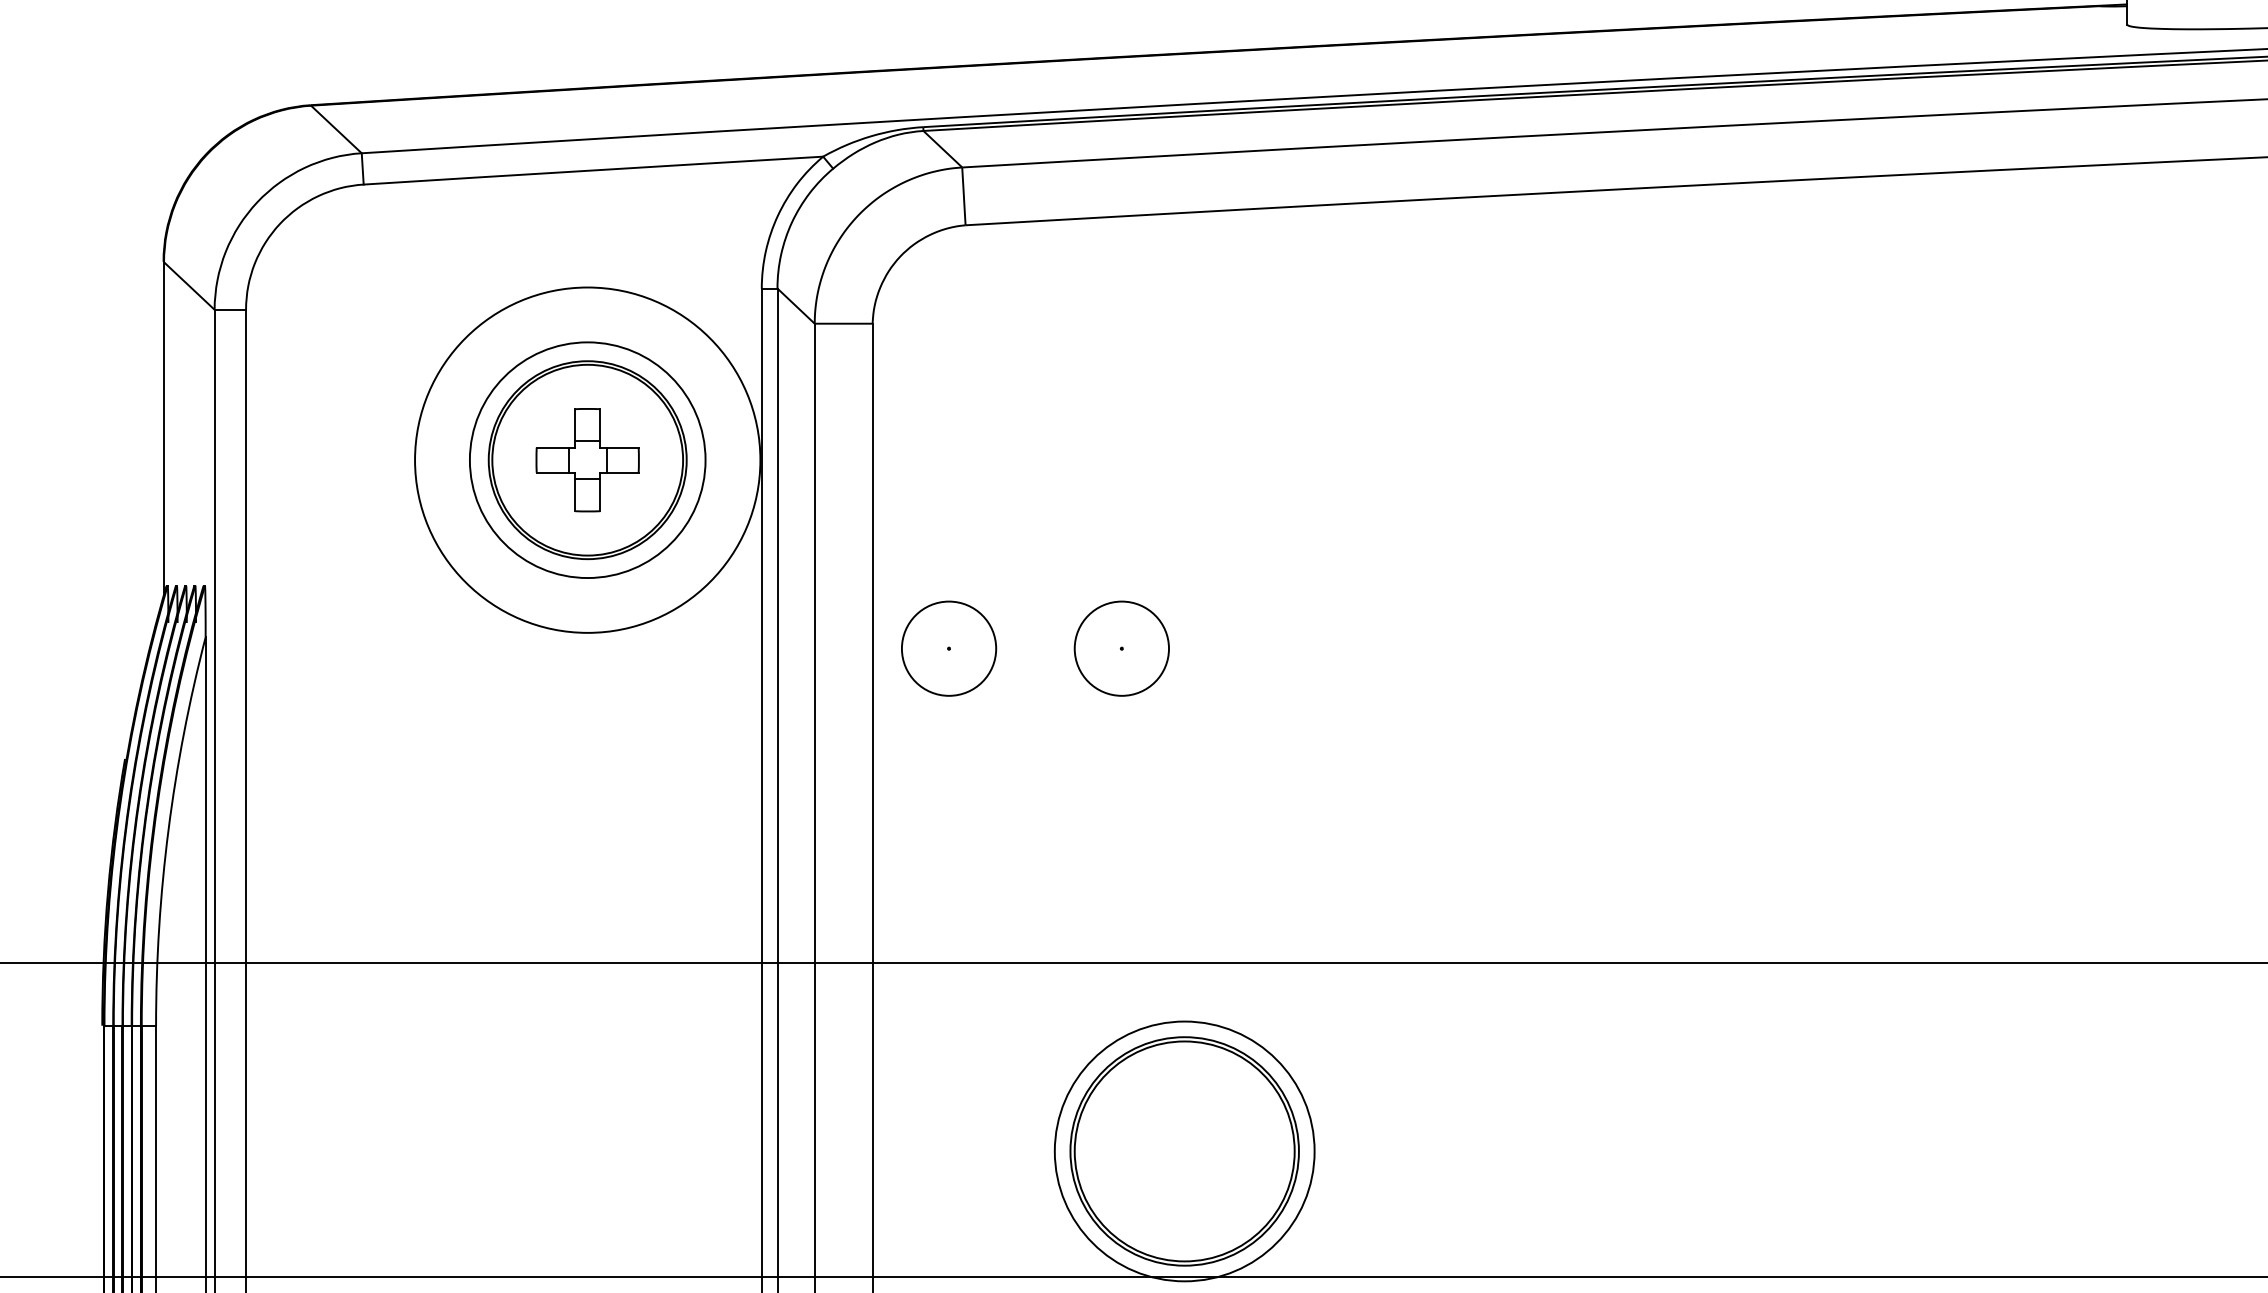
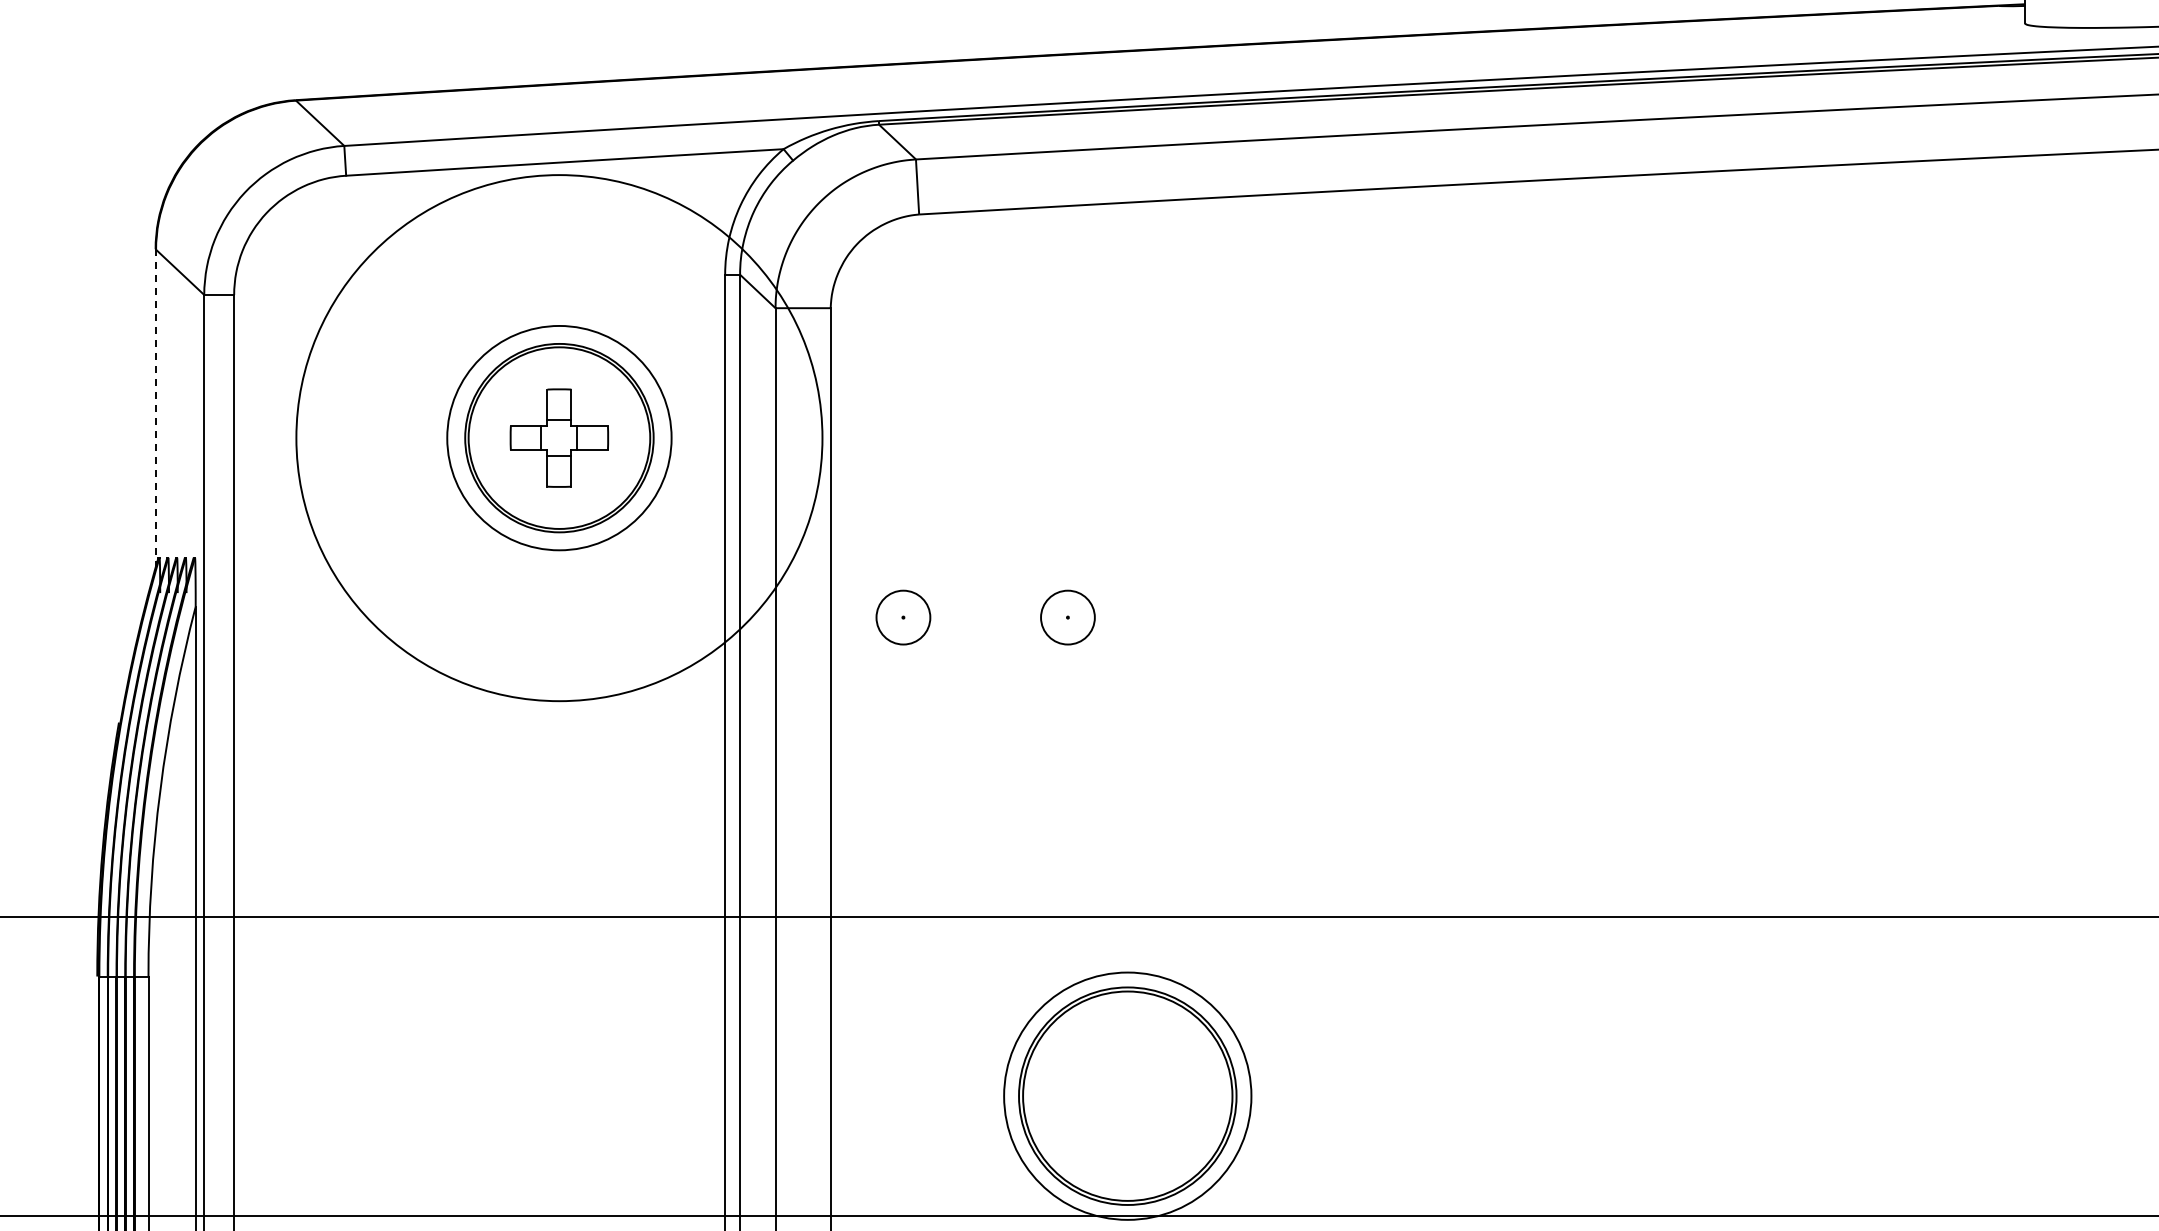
line: (163, 429) -> (155, 408), solid -> dashed
circle: (587, 459) -> (559, 437), size x1.6
circle: (949, 648) -> (903, 617), size x0.6
circle: (1121, 648) -> (1067, 617), size x0.6

